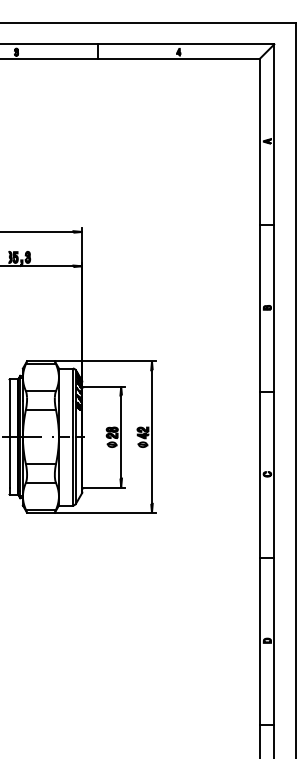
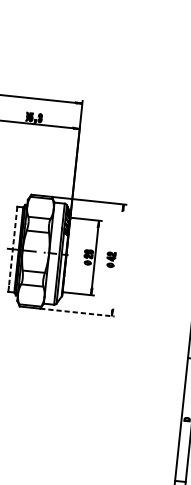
line: (9, 434) -> (12, 247), solid -> dashed
line: (152, 436) -> (118, 259), removed
line: (105, 512) -> (77, 312), solid -> dashed

